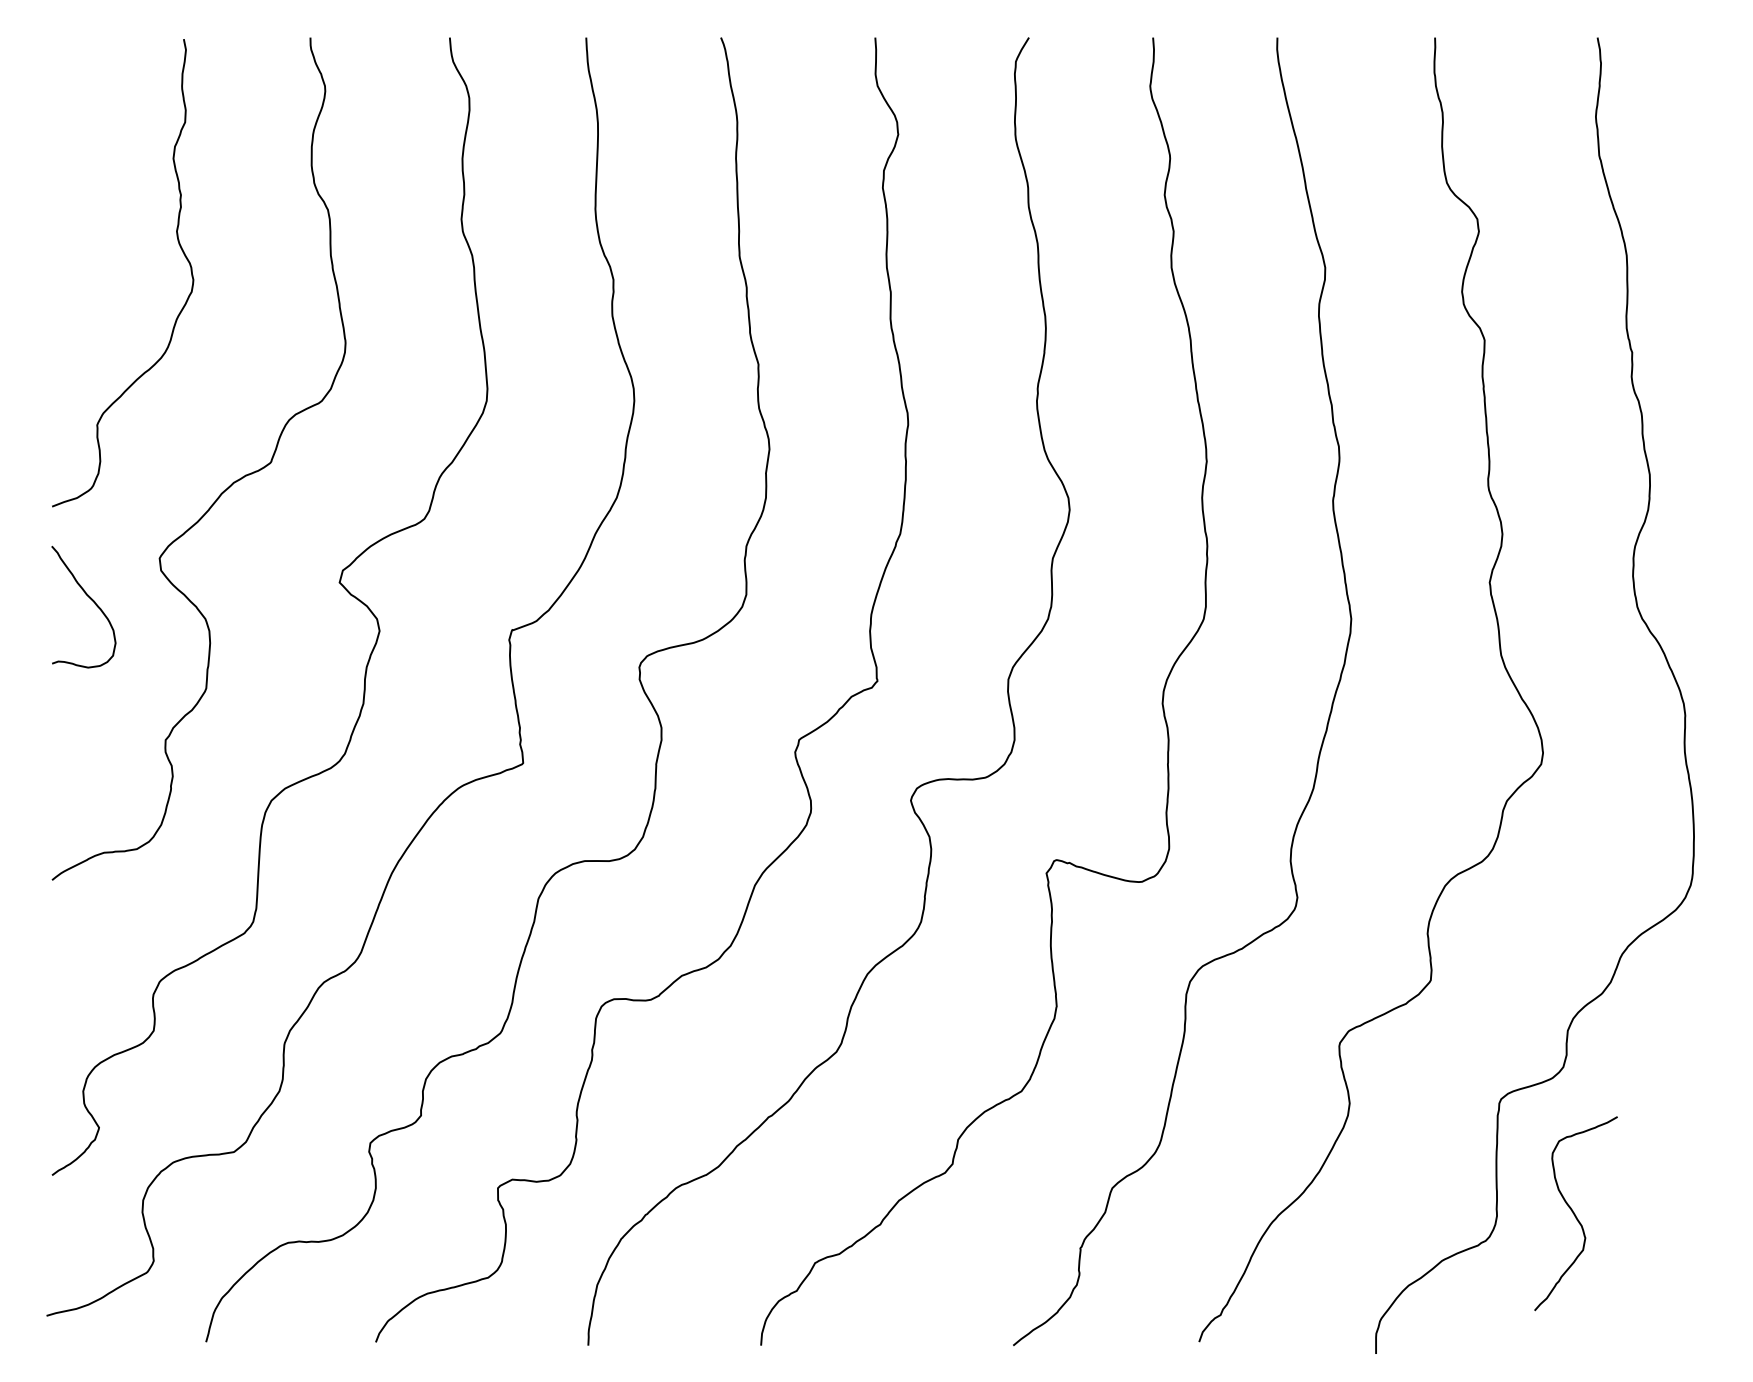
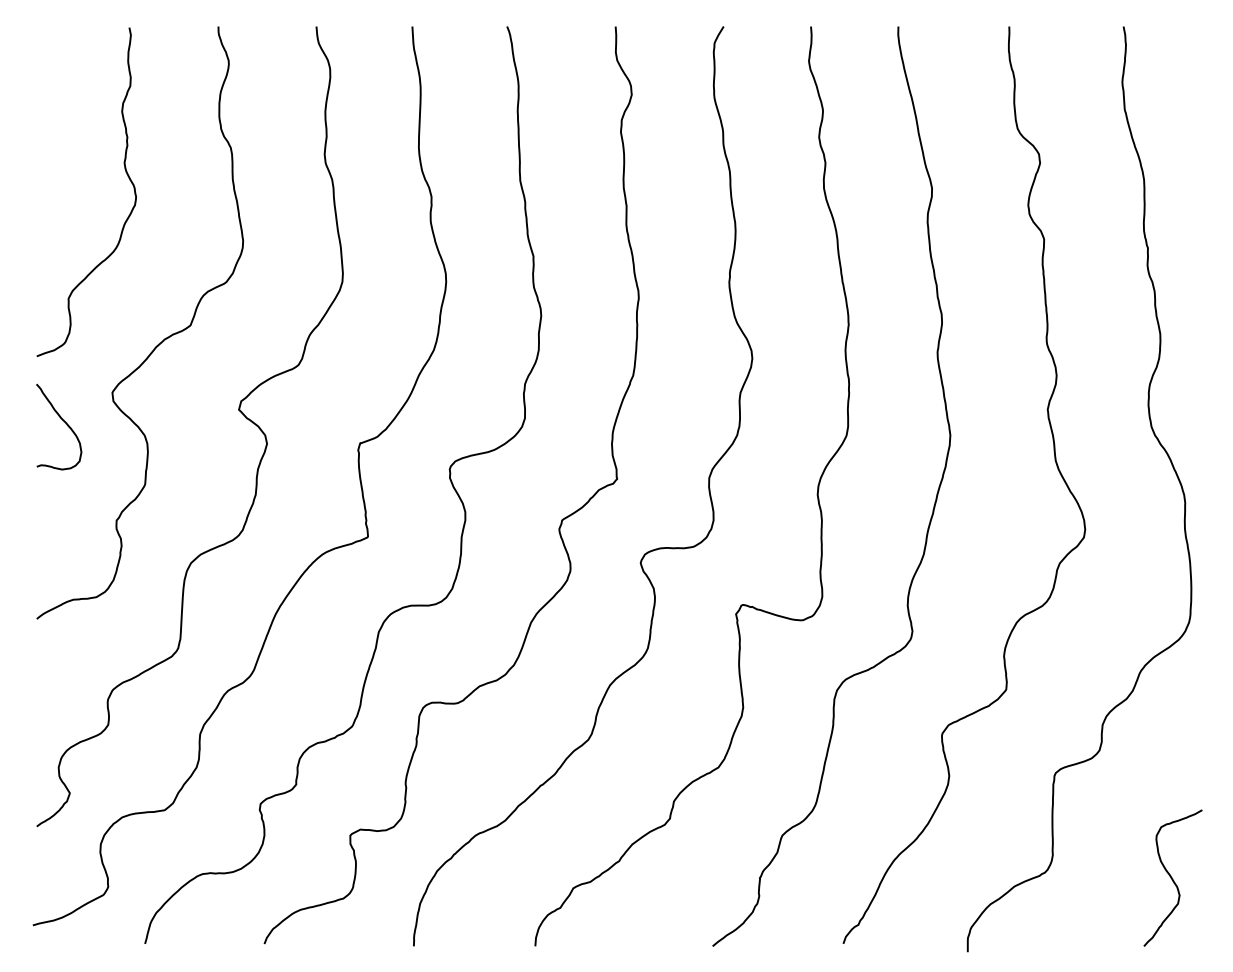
curve: (1574, 1213) -> (1172, 878), moved

